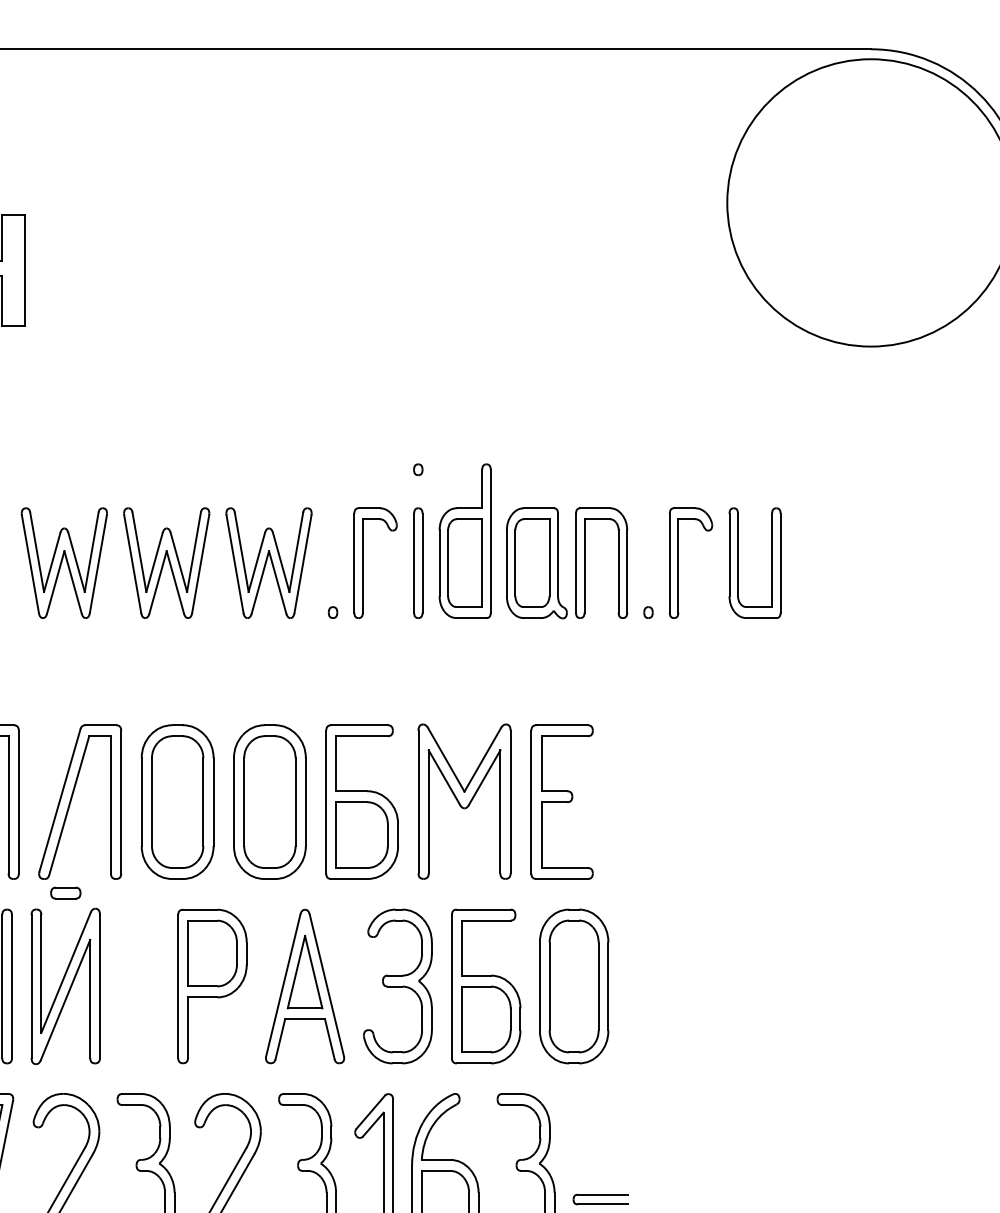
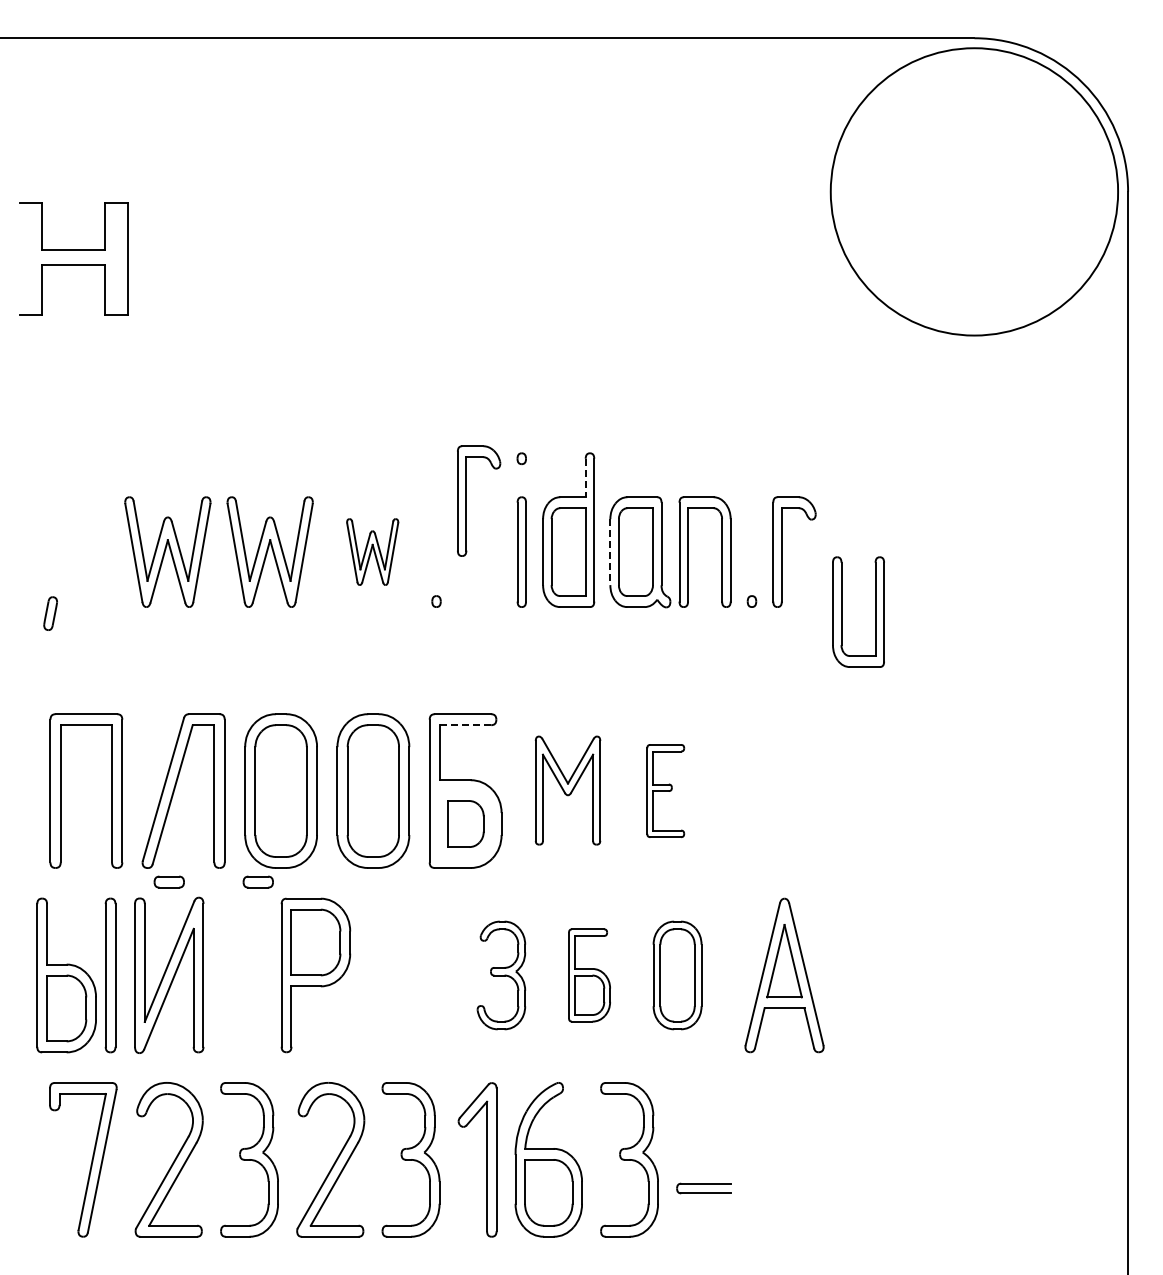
line: (482, 489) -> (585, 478), solid -> dashed
part: (269, 562) -> (372, 551), size x0.6
part: (363, 562) -> (466, 500), moved
part: (739, 562) -> (842, 611), moved
line: (507, 563) -> (610, 552), solid -> dashed
line: (362, 736) -> (465, 725), solid -> dashed
part: (464, 801) -> (567, 790), size x0.7
part: (562, 801) -> (665, 790), size x0.6
part: (362, 834) -> (465, 823), size x0.7
part: (154, 892) -> (257, 881), added
part: (305, 986) -> (784, 975), moved
part: (398, 986) -> (501, 975), size x0.7
part: (486, 986) -> (589, 975), size x0.6
part: (574, 986) -> (677, 975), size x0.7

